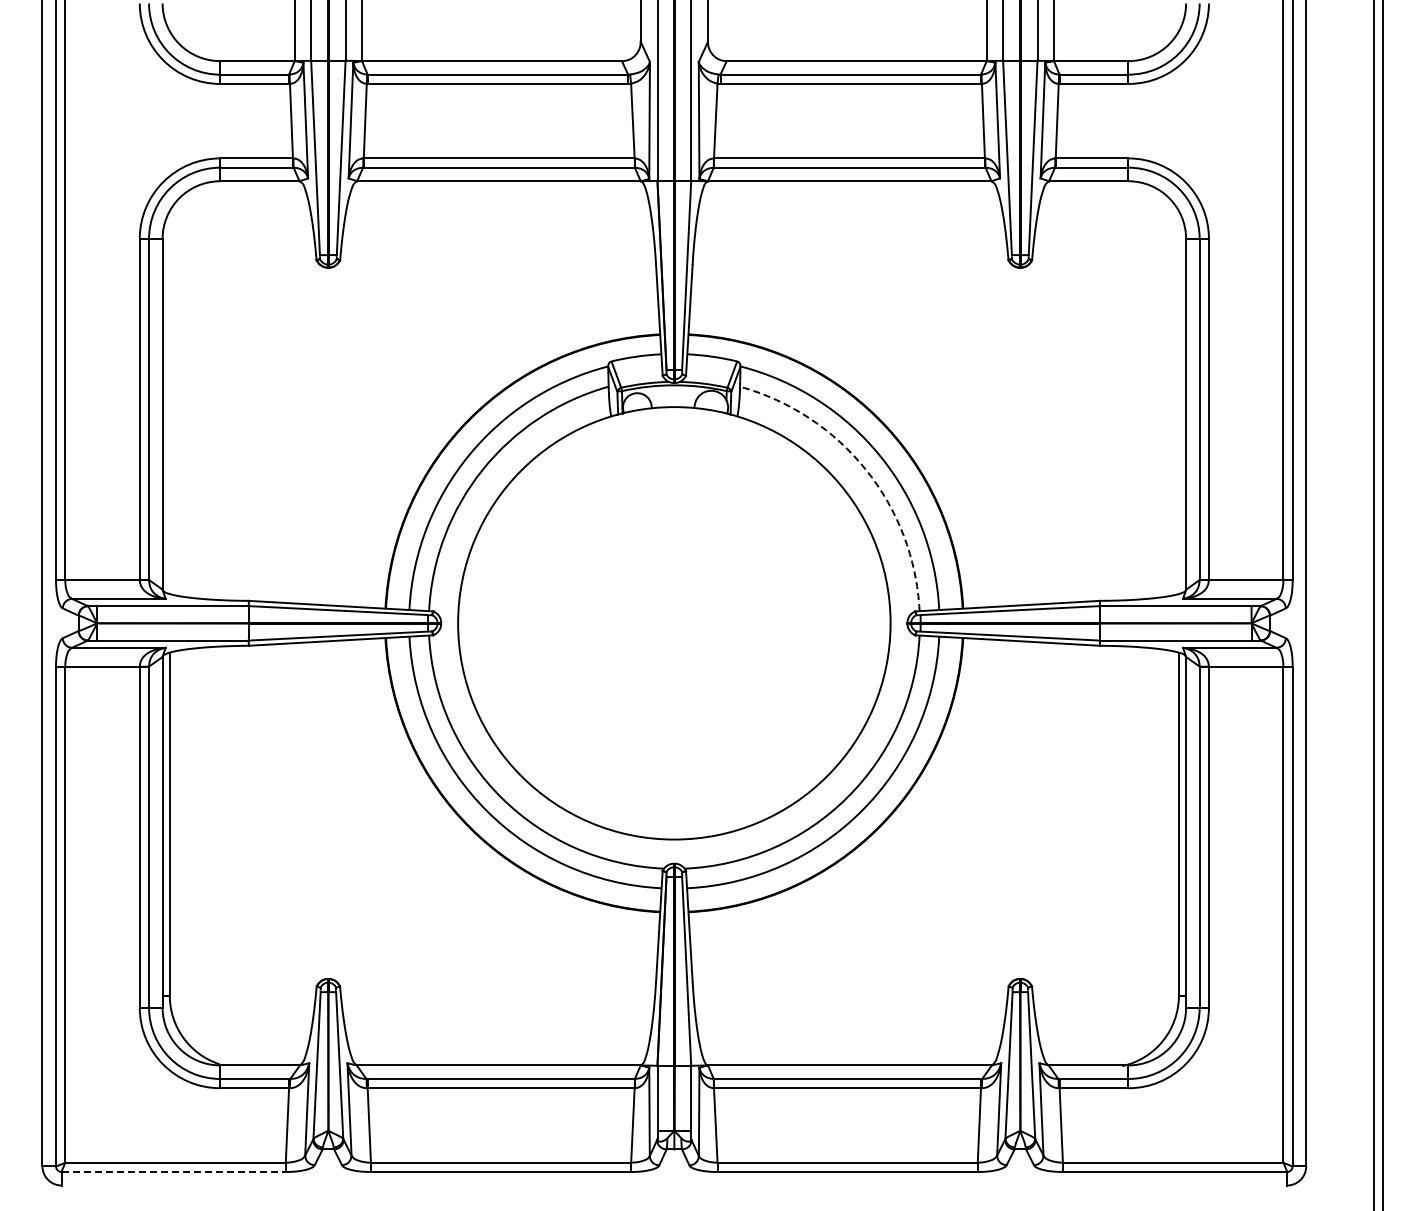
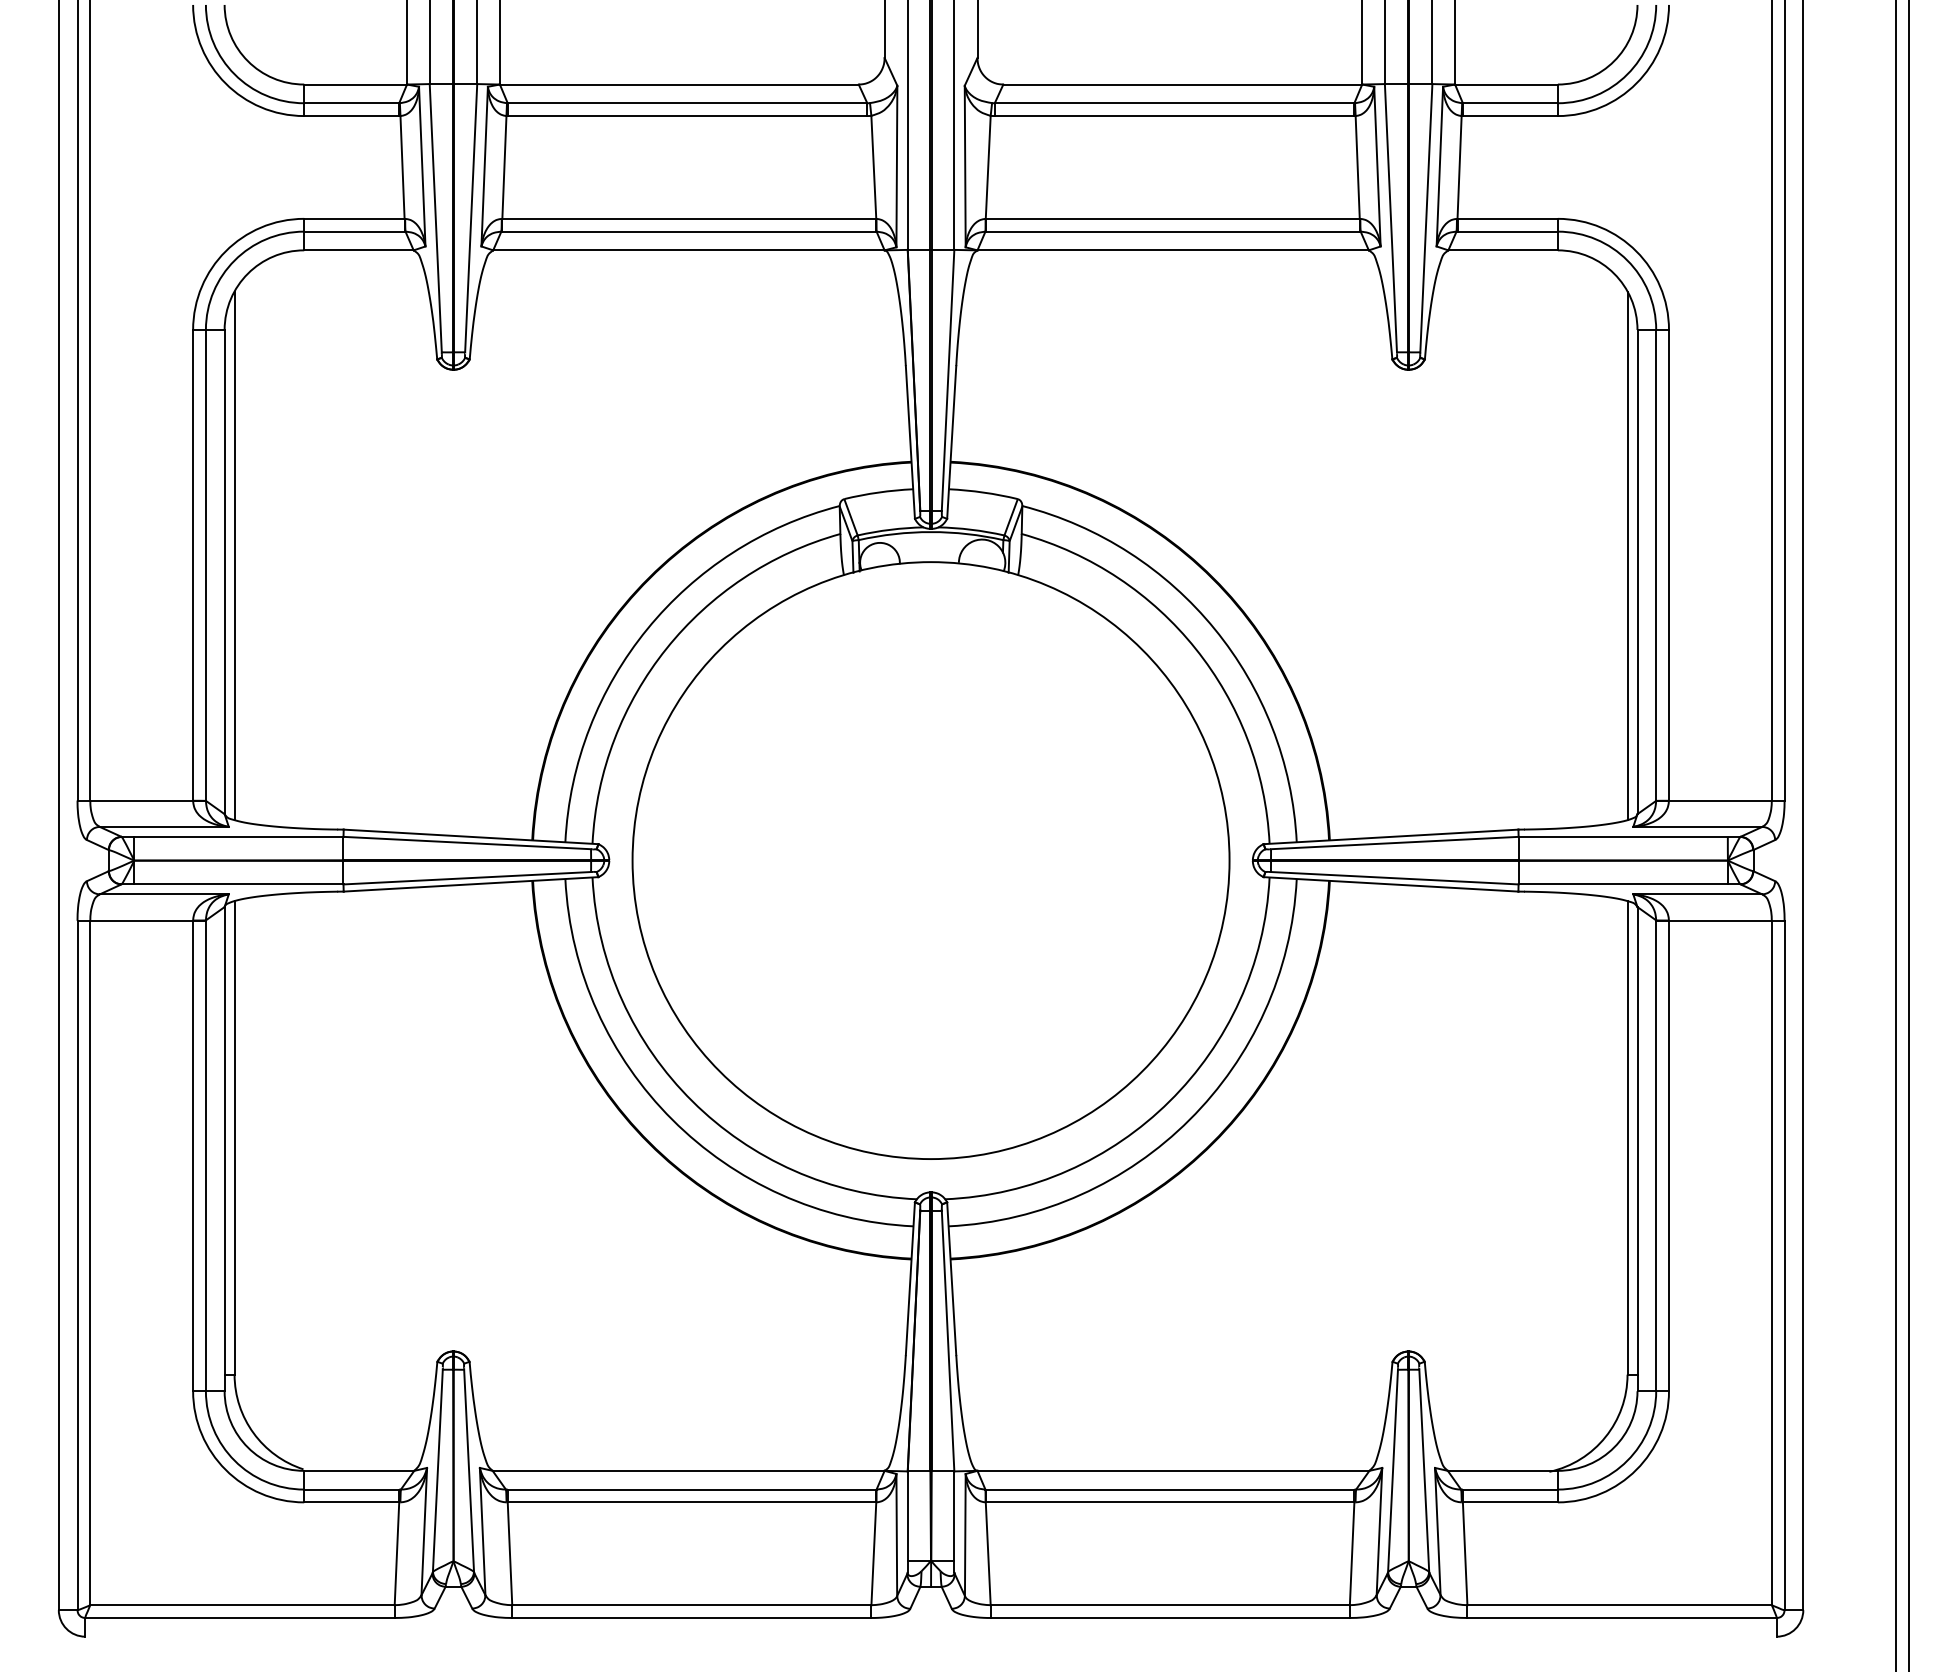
line: (169, 402) -> (234, 555), added
line: (1178, 402) -> (1626, 555), added
arc: (866, 469) -> (1196, 648), dashed -> solid
line: (174, 1171) -> (241, 1617), dashed -> solid

